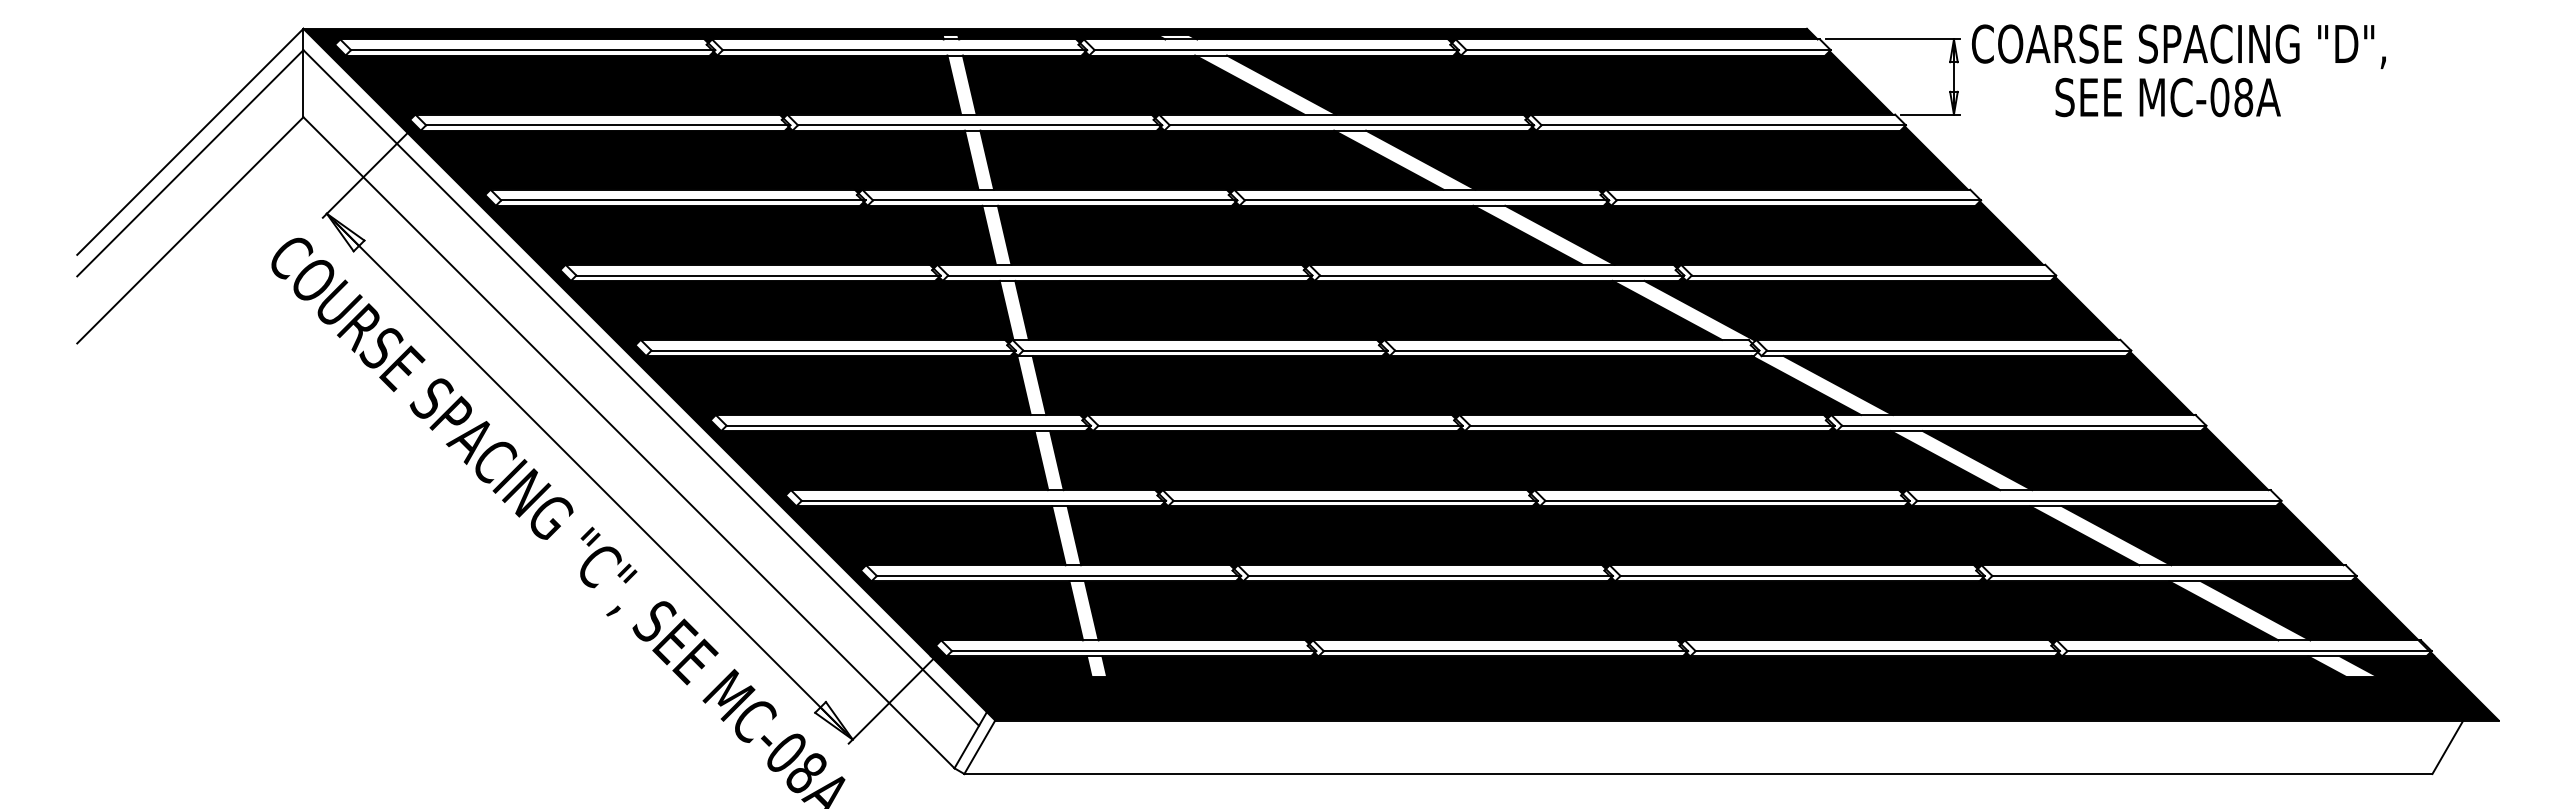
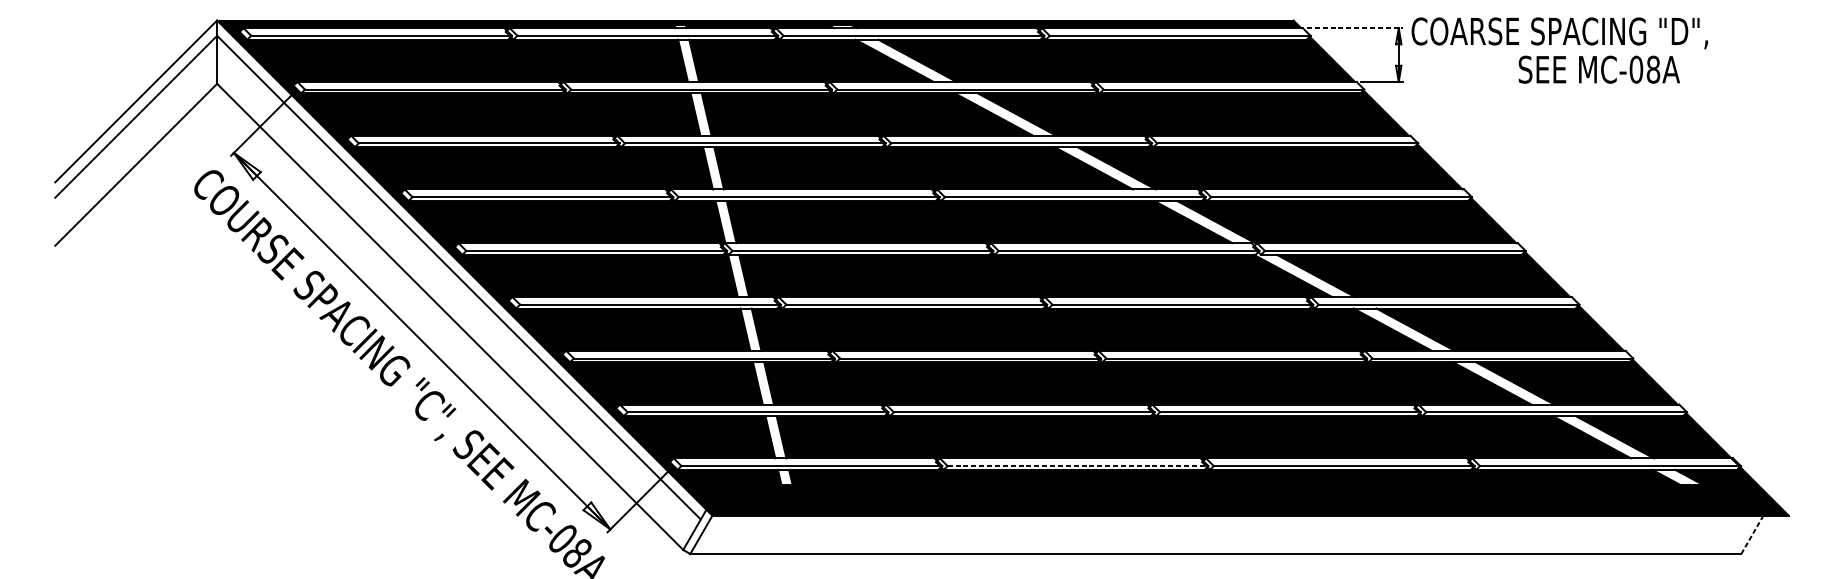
line: (1892, 39) -> (1354, 28), solid -> dashed
text: (2167, 97) -> (1598, 69), moved
line: (1506, 651) -> (1078, 466), solid -> dashed
line: (2447, 747) -> (1752, 535), solid -> dashed

